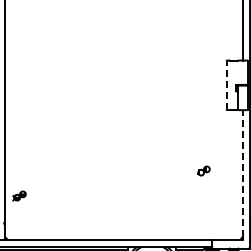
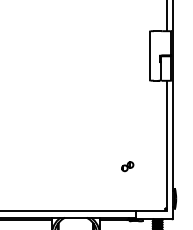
line: (226, 84) -> (150, 55), dashed -> solid
part: (203, 170) -> (127, 166), moved
line: (243, 173) -> (167, 144), dashed -> solid

